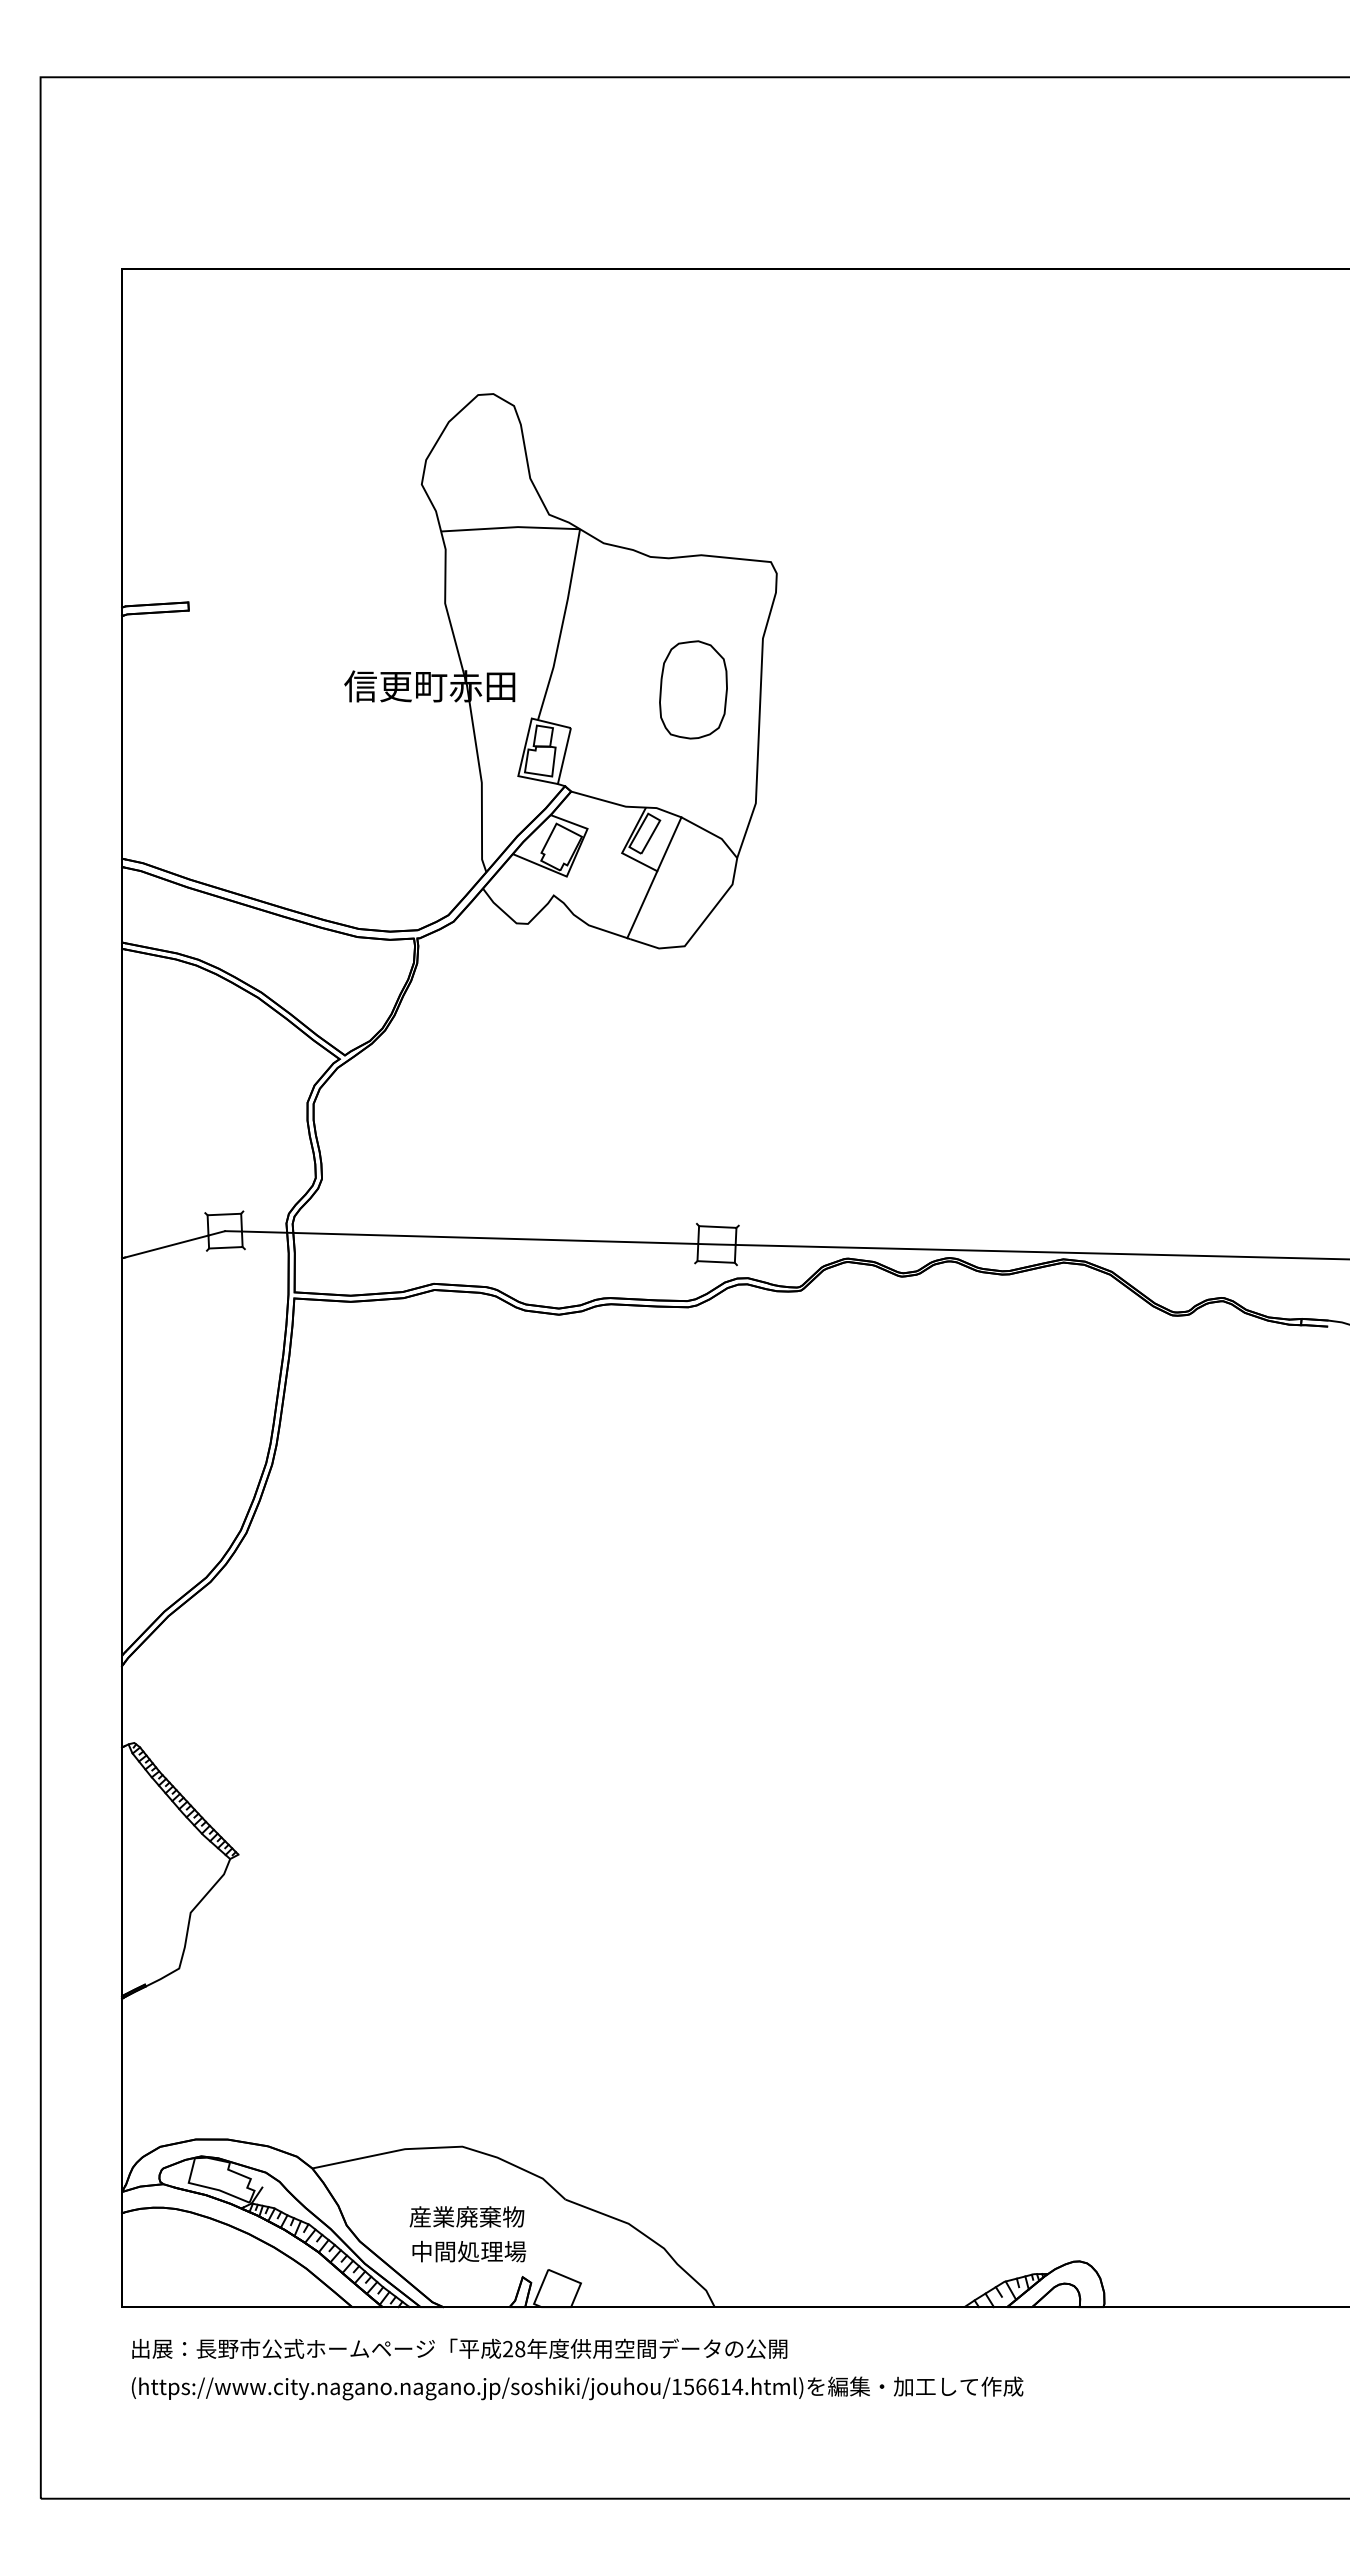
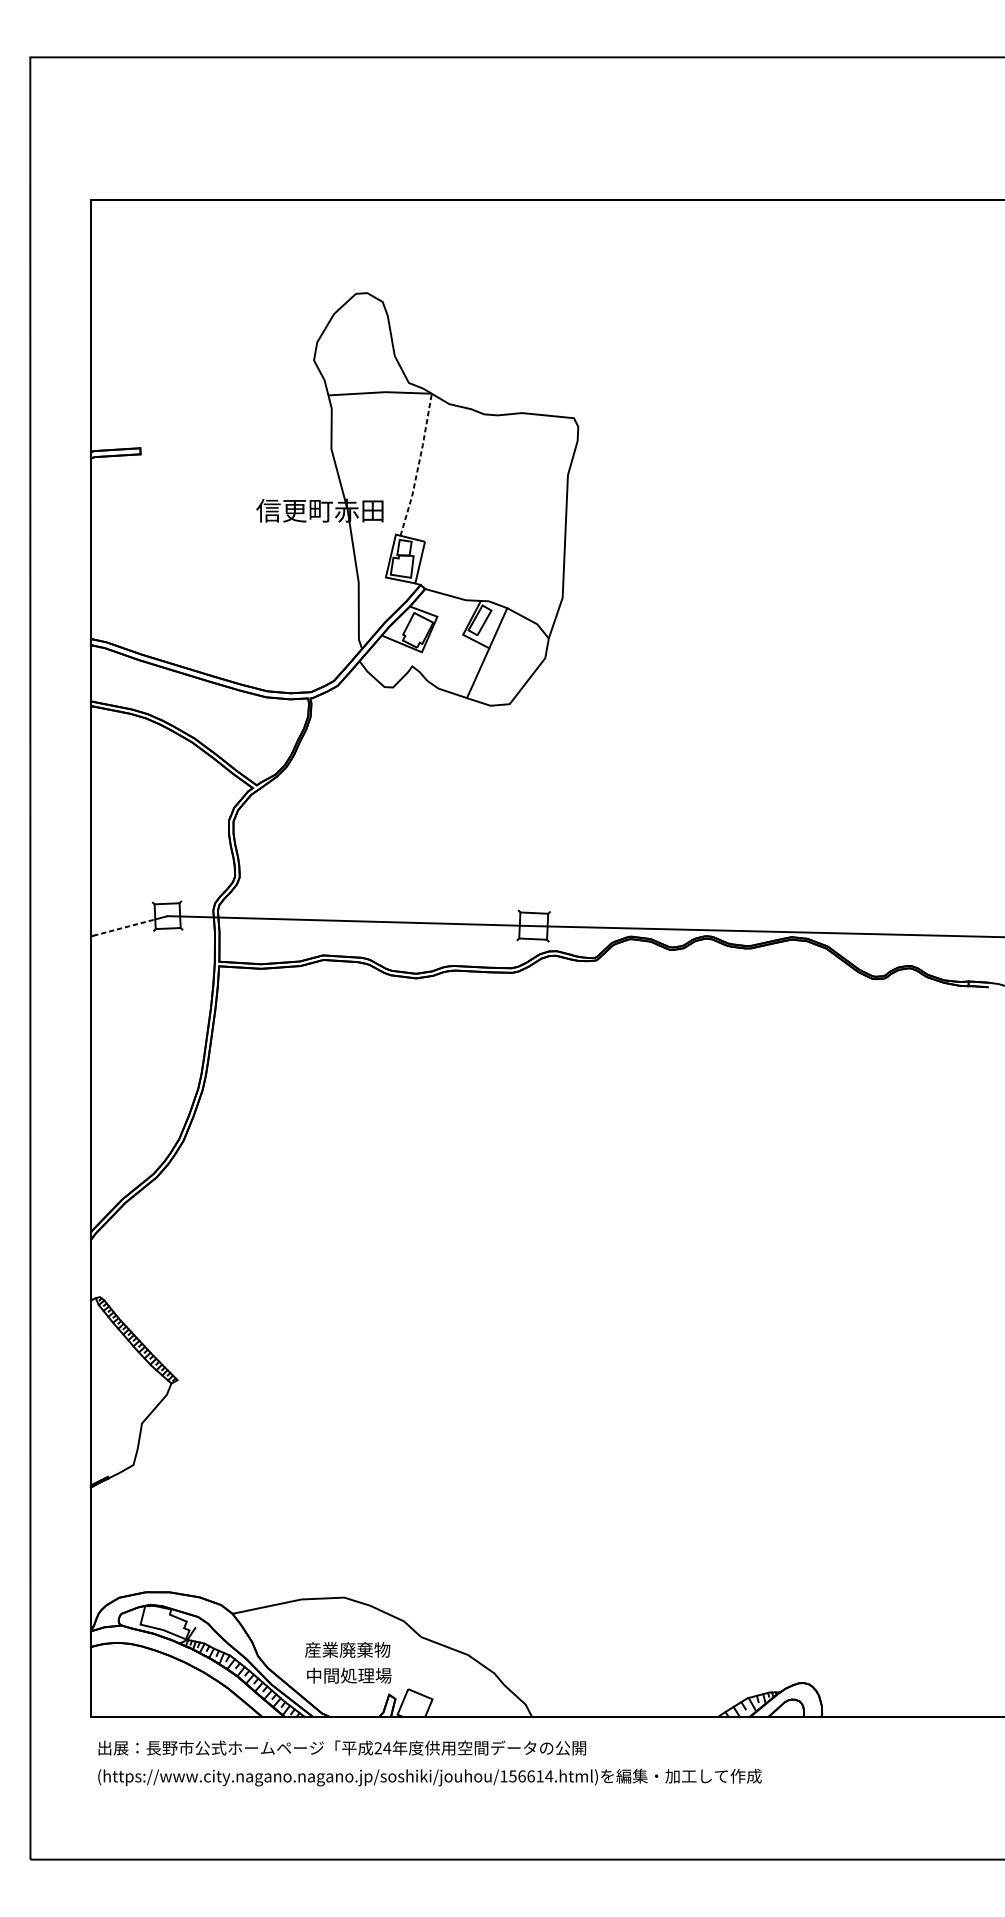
line: (562, 625) -> (418, 465), solid -> dashed
part: (693, 689) -> (516, 513), removed
line: (167, 1246) -> (124, 927), solid -> dashed
text: (519, 2349) -> (386, 1748), 28 -> 24

